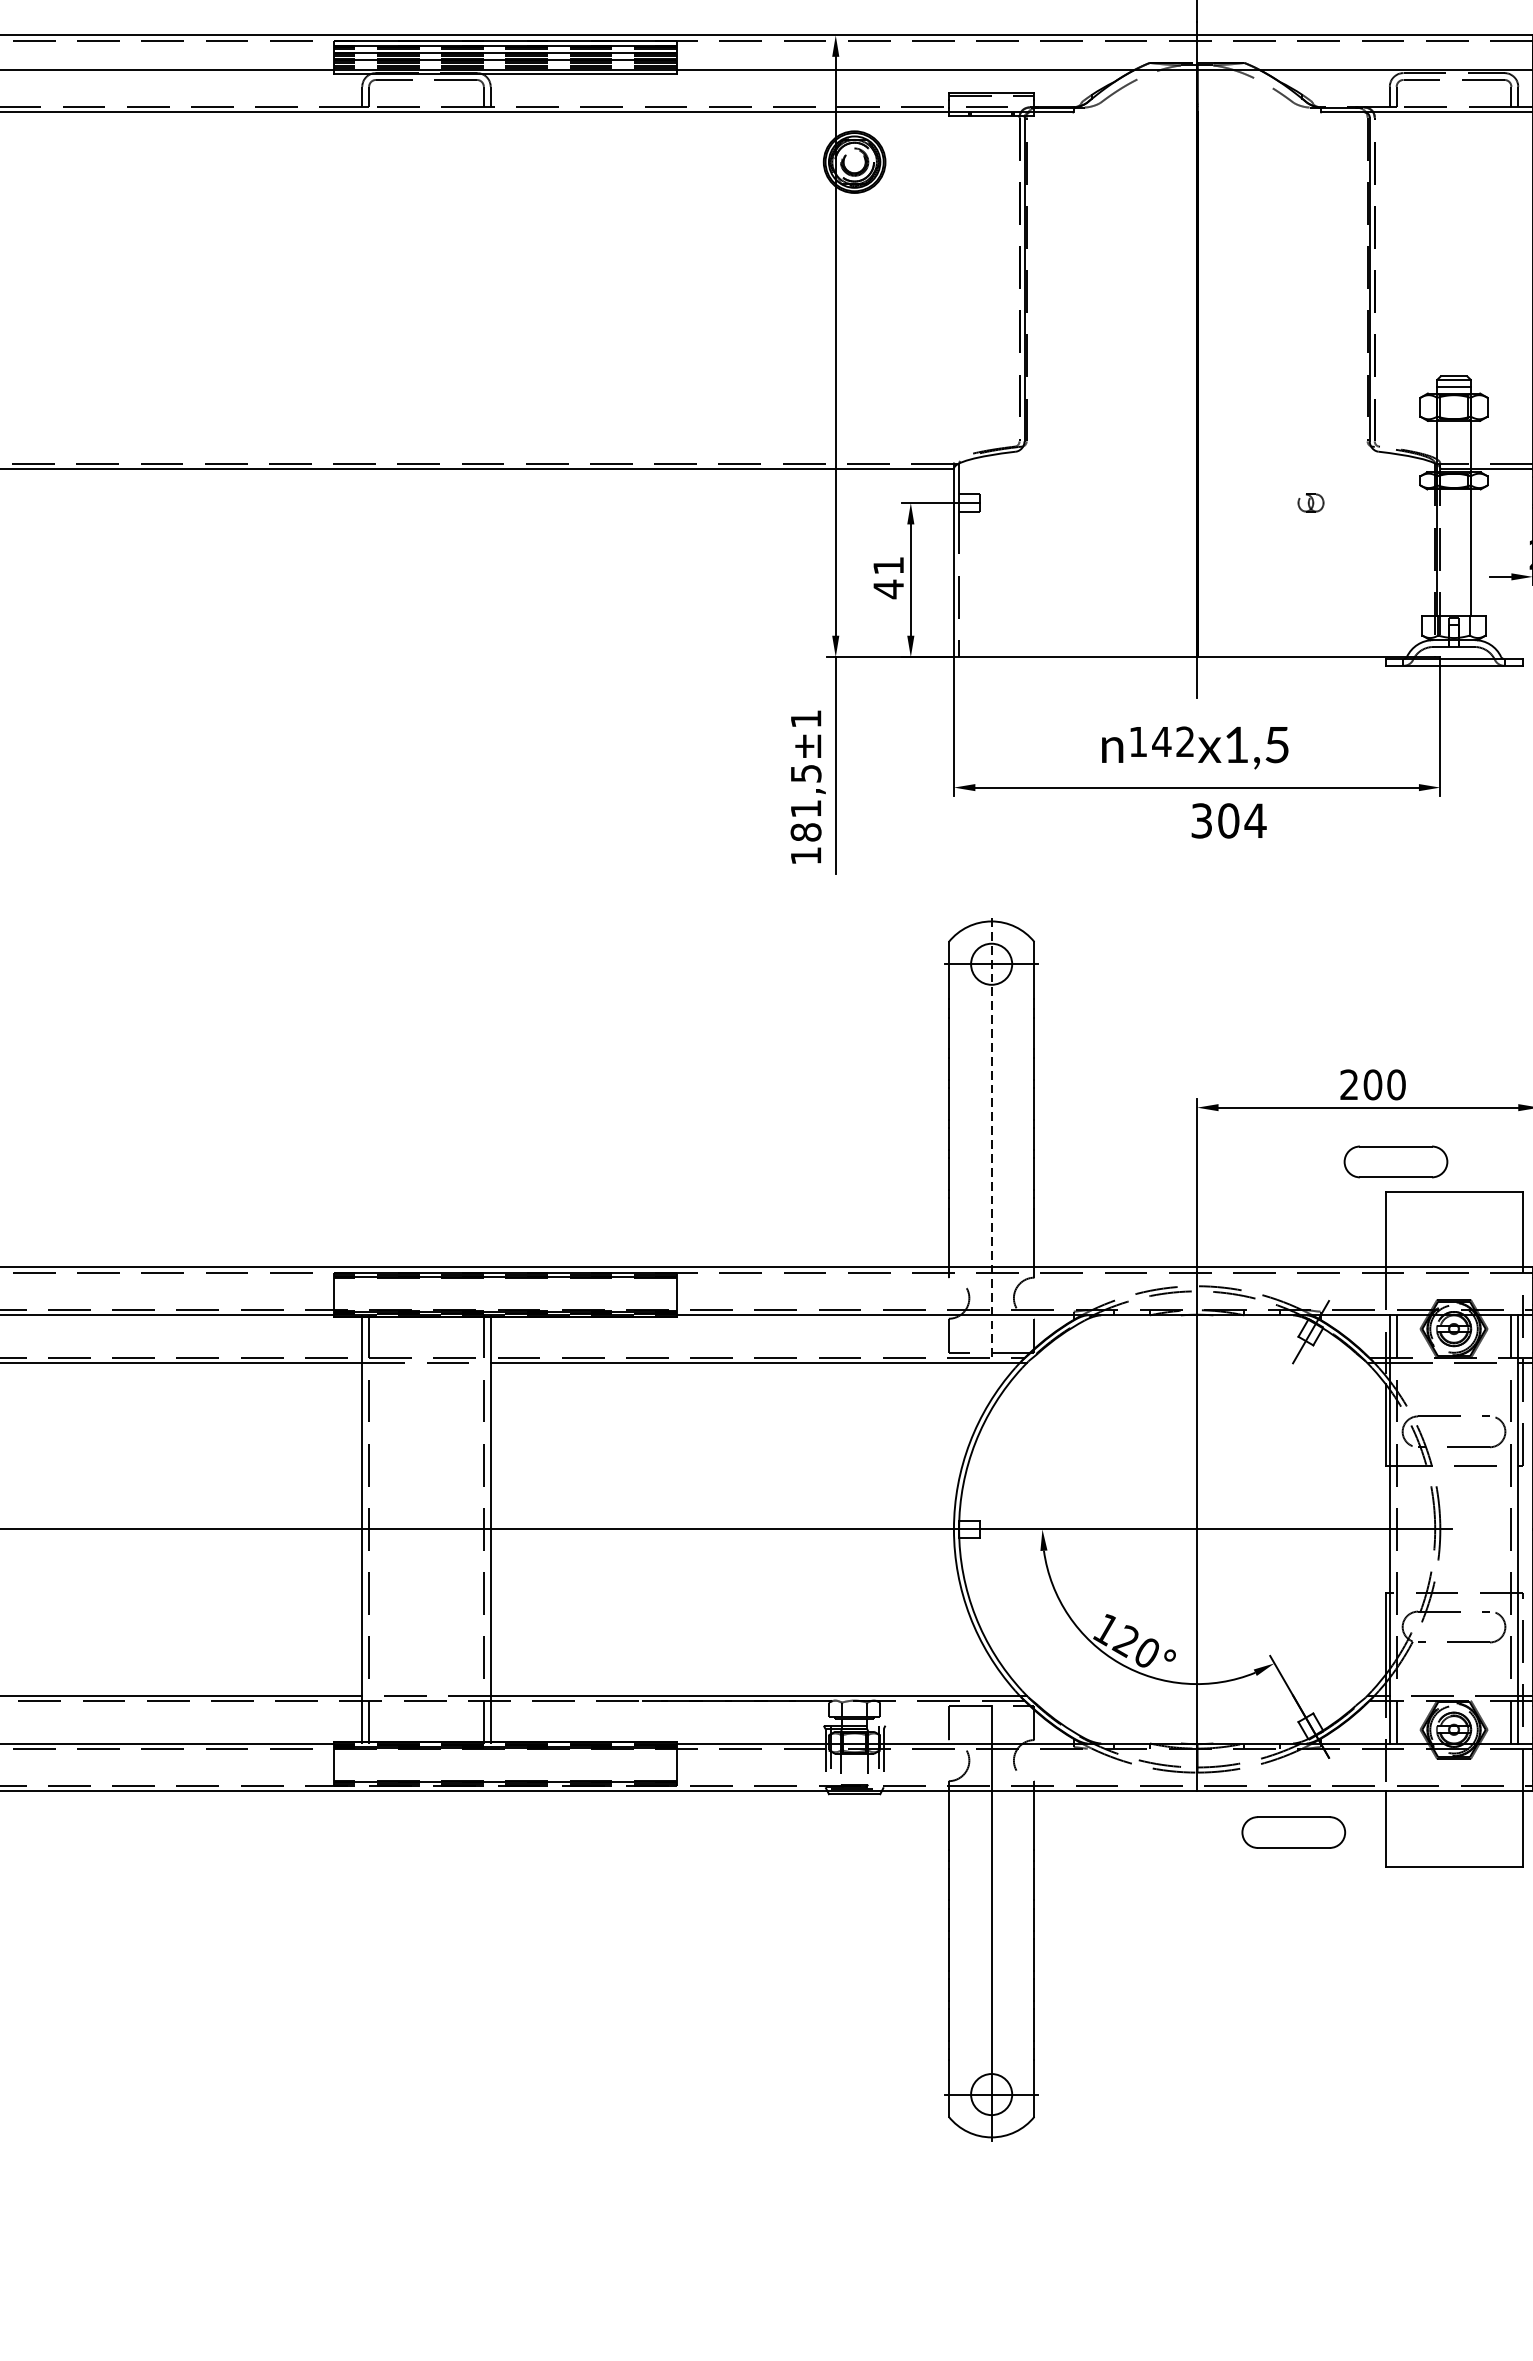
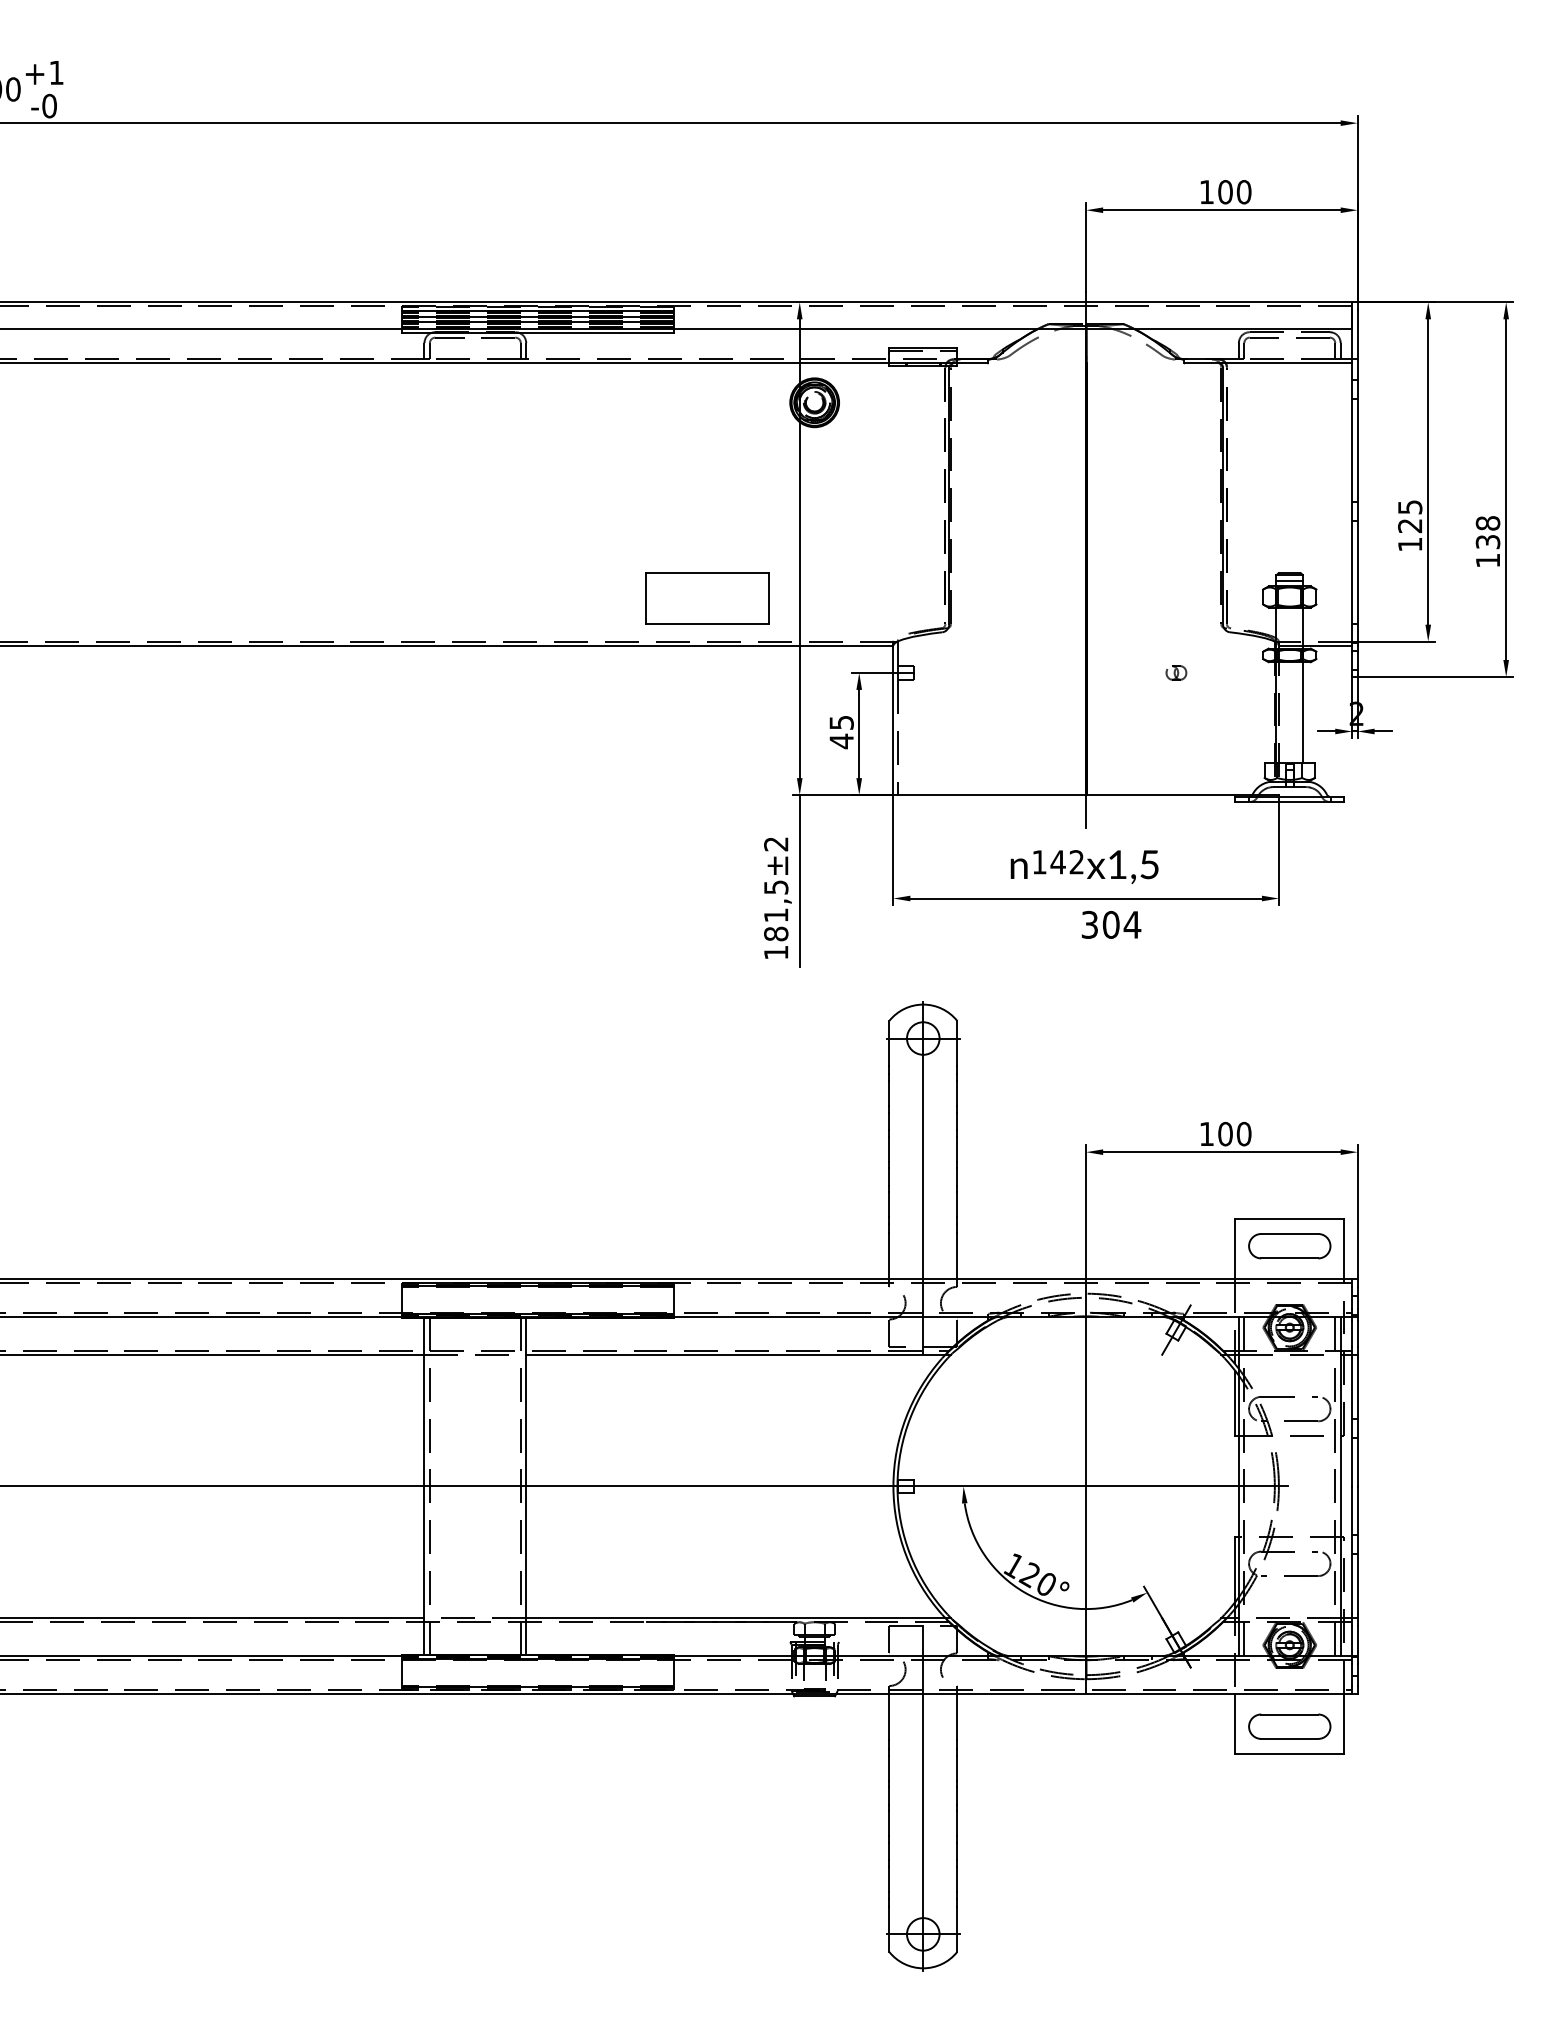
part: (719, 409) -> (707, 598), added
text: (888, 565) -> (841, 722), 41 -> 45
text: (806, 719) -> (776, 844), ±1 -> ±2
text: (1348, 1084) -> (1206, 1133), 200 -> 100
line: (991, 1139) -> (923, 1177), dashed -> solid
part: (1395, 1162) -> (1289, 1246), moved
part: (1293, 1832) -> (1289, 1726), moved

